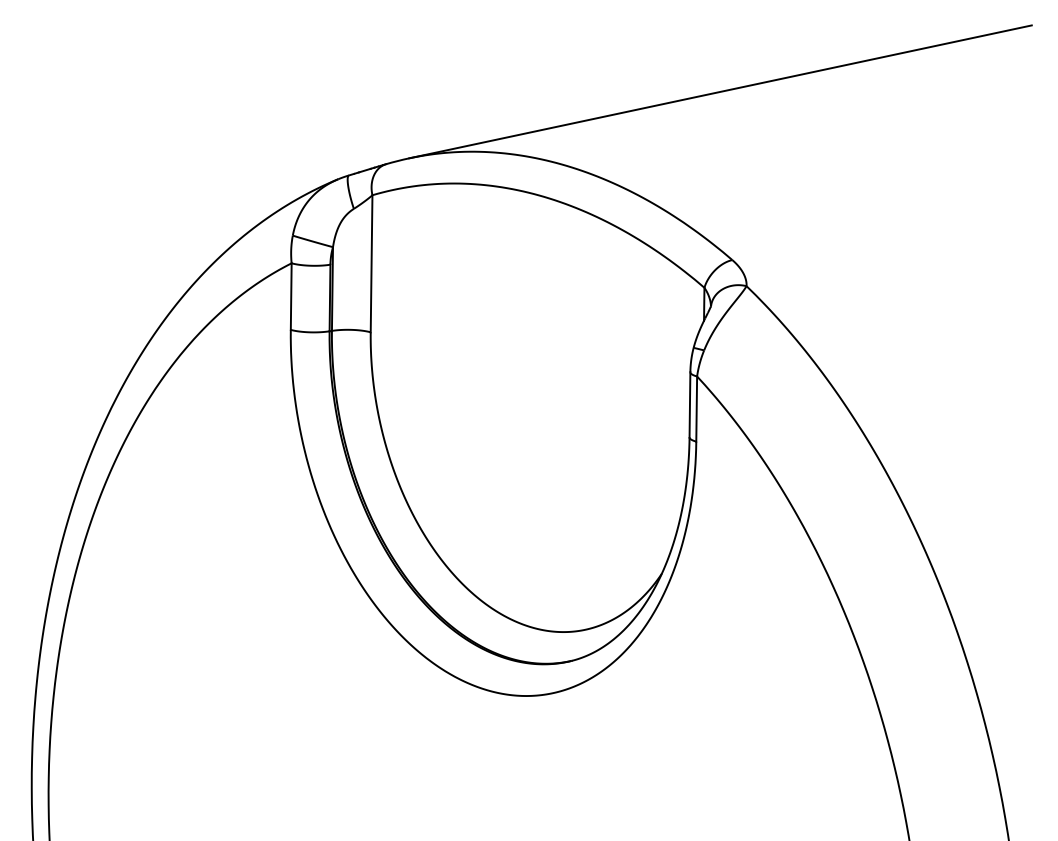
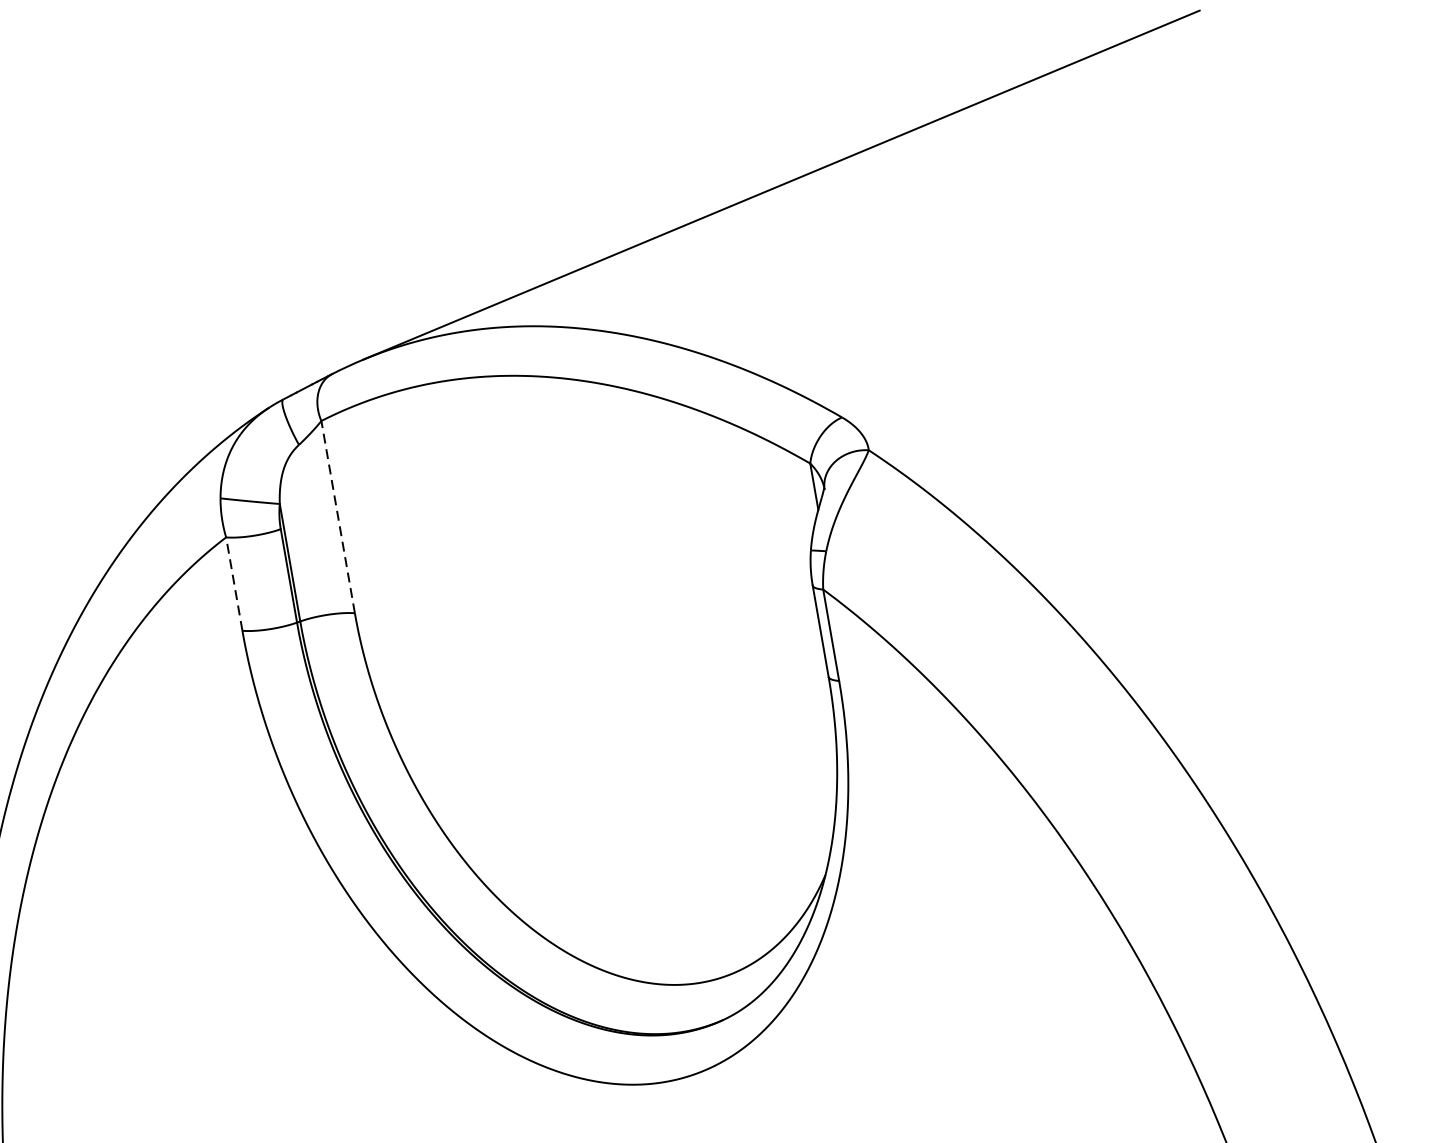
line: (371, 263) -> (337, 516), solid -> dashed
line: (291, 296) -> (234, 583), solid -> dashed

